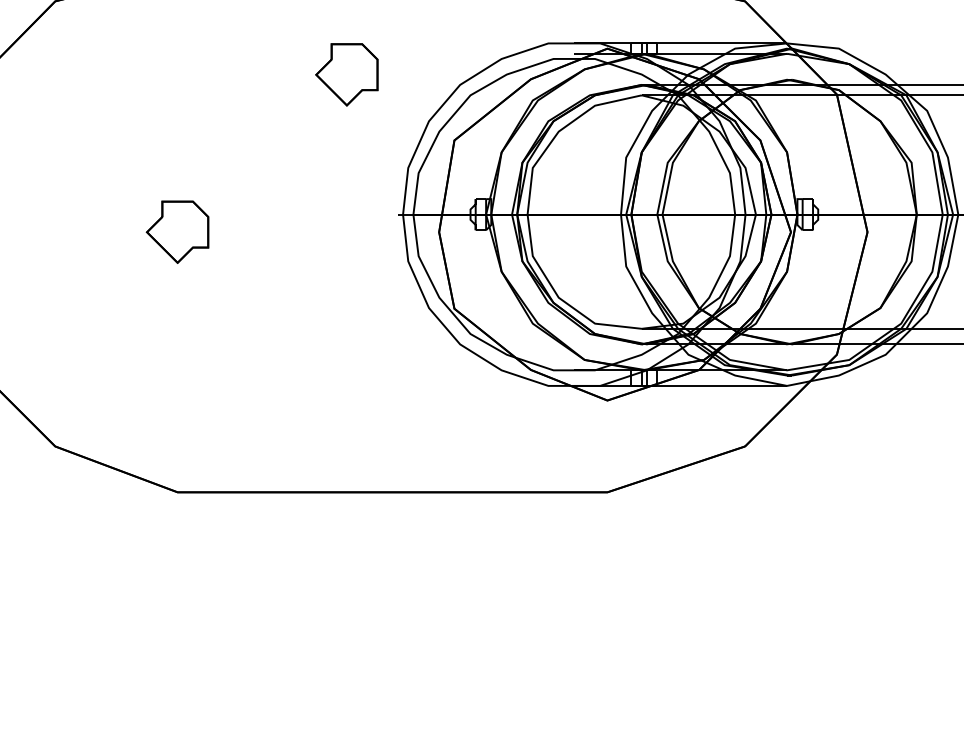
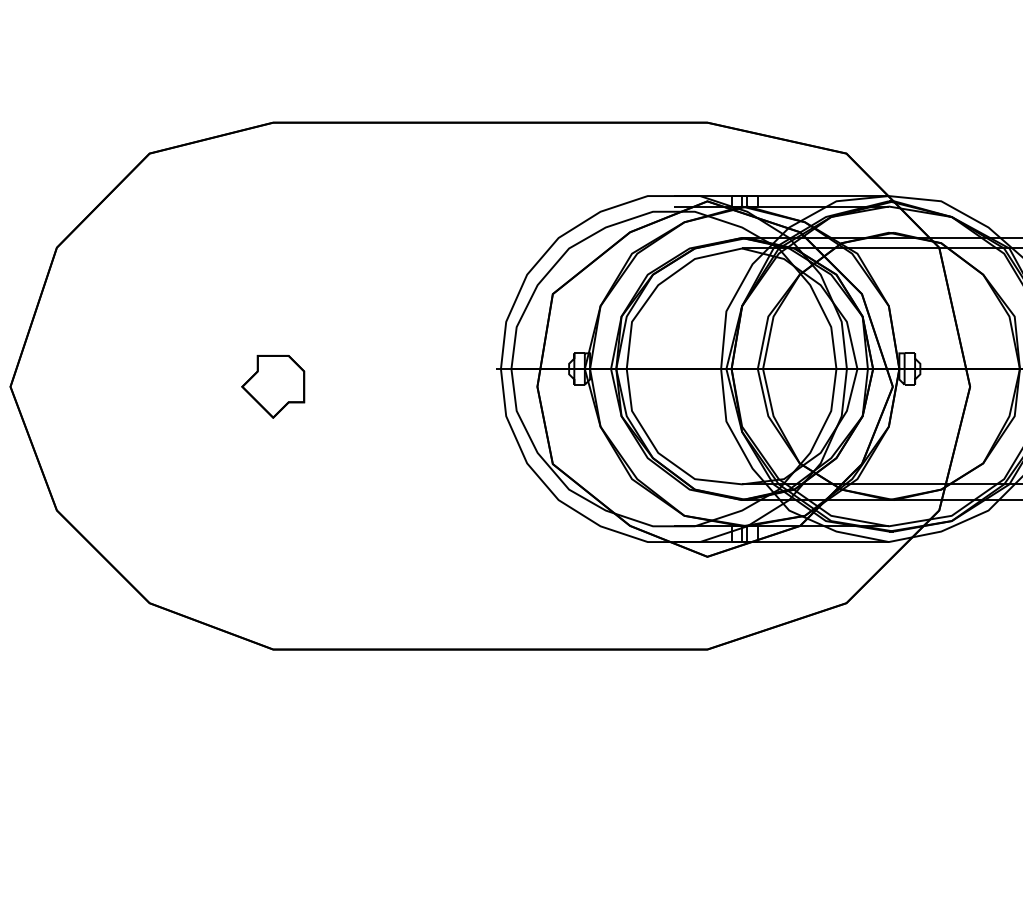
part: (347, 74) -> (444, 227), removed

